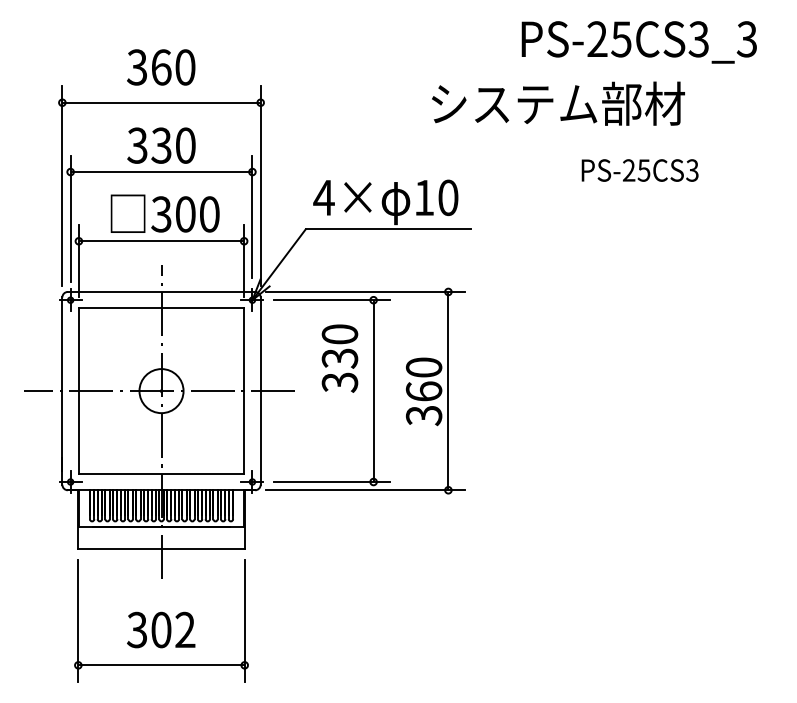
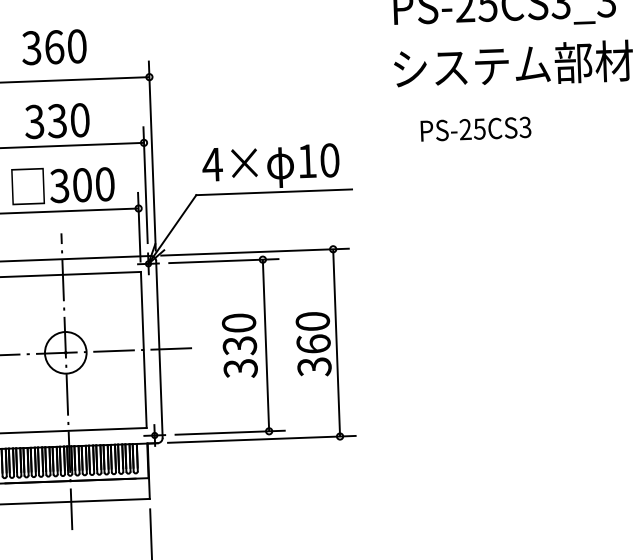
text: (558, 103) -> (513, 64), moved
text: (639, 170) -> (475, 129), moved
text: (339, 358) -> (239, 345), moved

